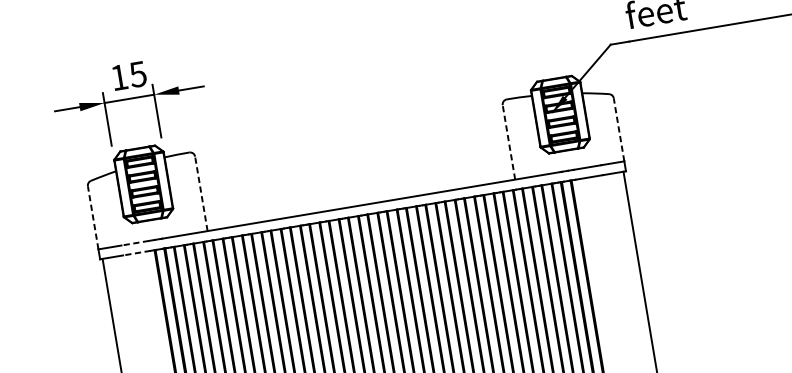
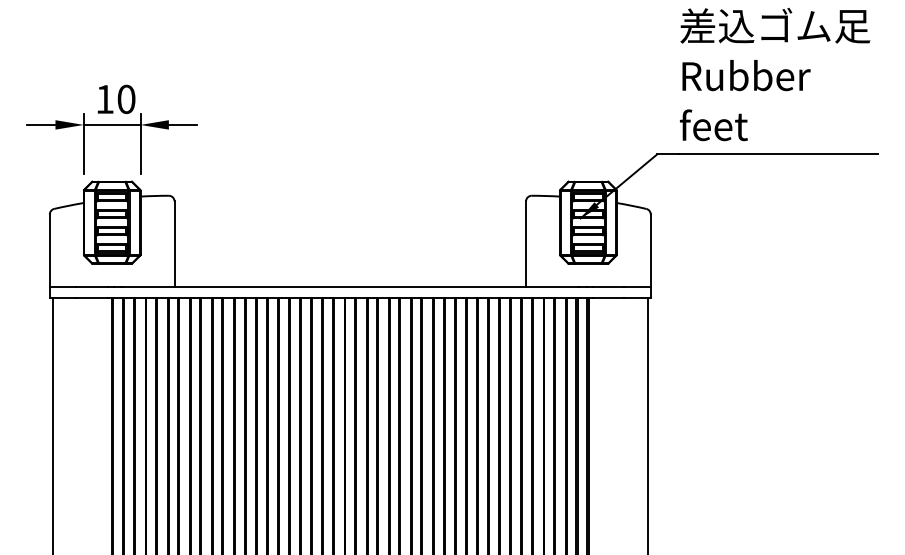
text: (138, 73) -> (126, 98), 15 -> 10
line: (618, 129) -> (650, 250), dashed -> solid
line: (509, 141) -> (526, 243), dashed -> solid
line: (201, 193) -> (174, 243), dashed -> solid
line: (92, 217) -> (49, 250), dashed -> solid
line: (134, 243) -> (91, 286), dashed -> solid
line: (136, 252) -> (91, 297), dashed -> solid

